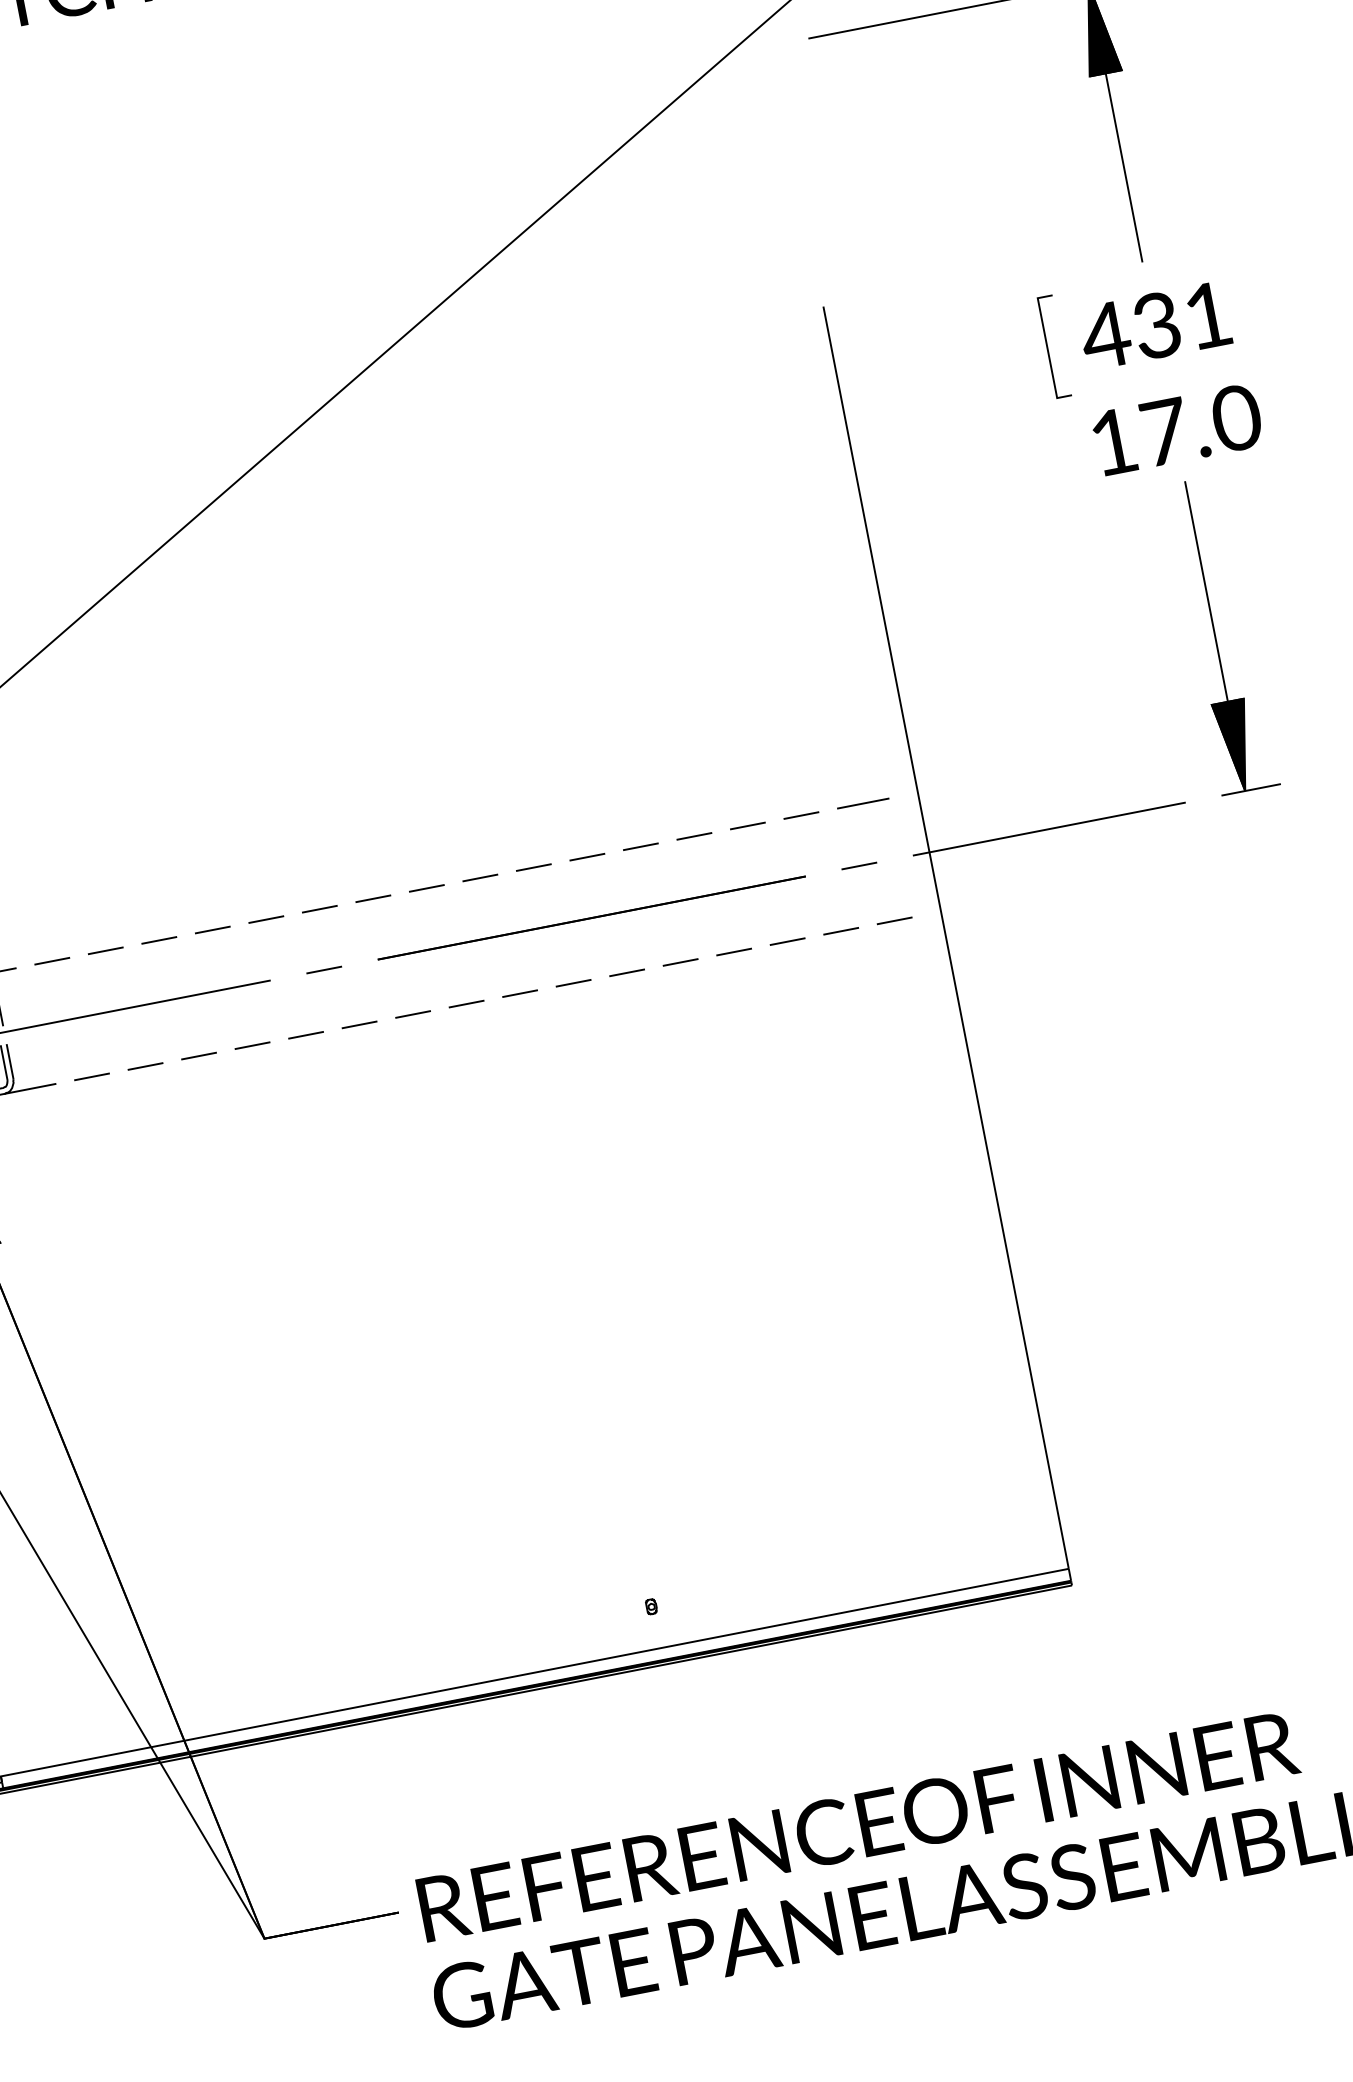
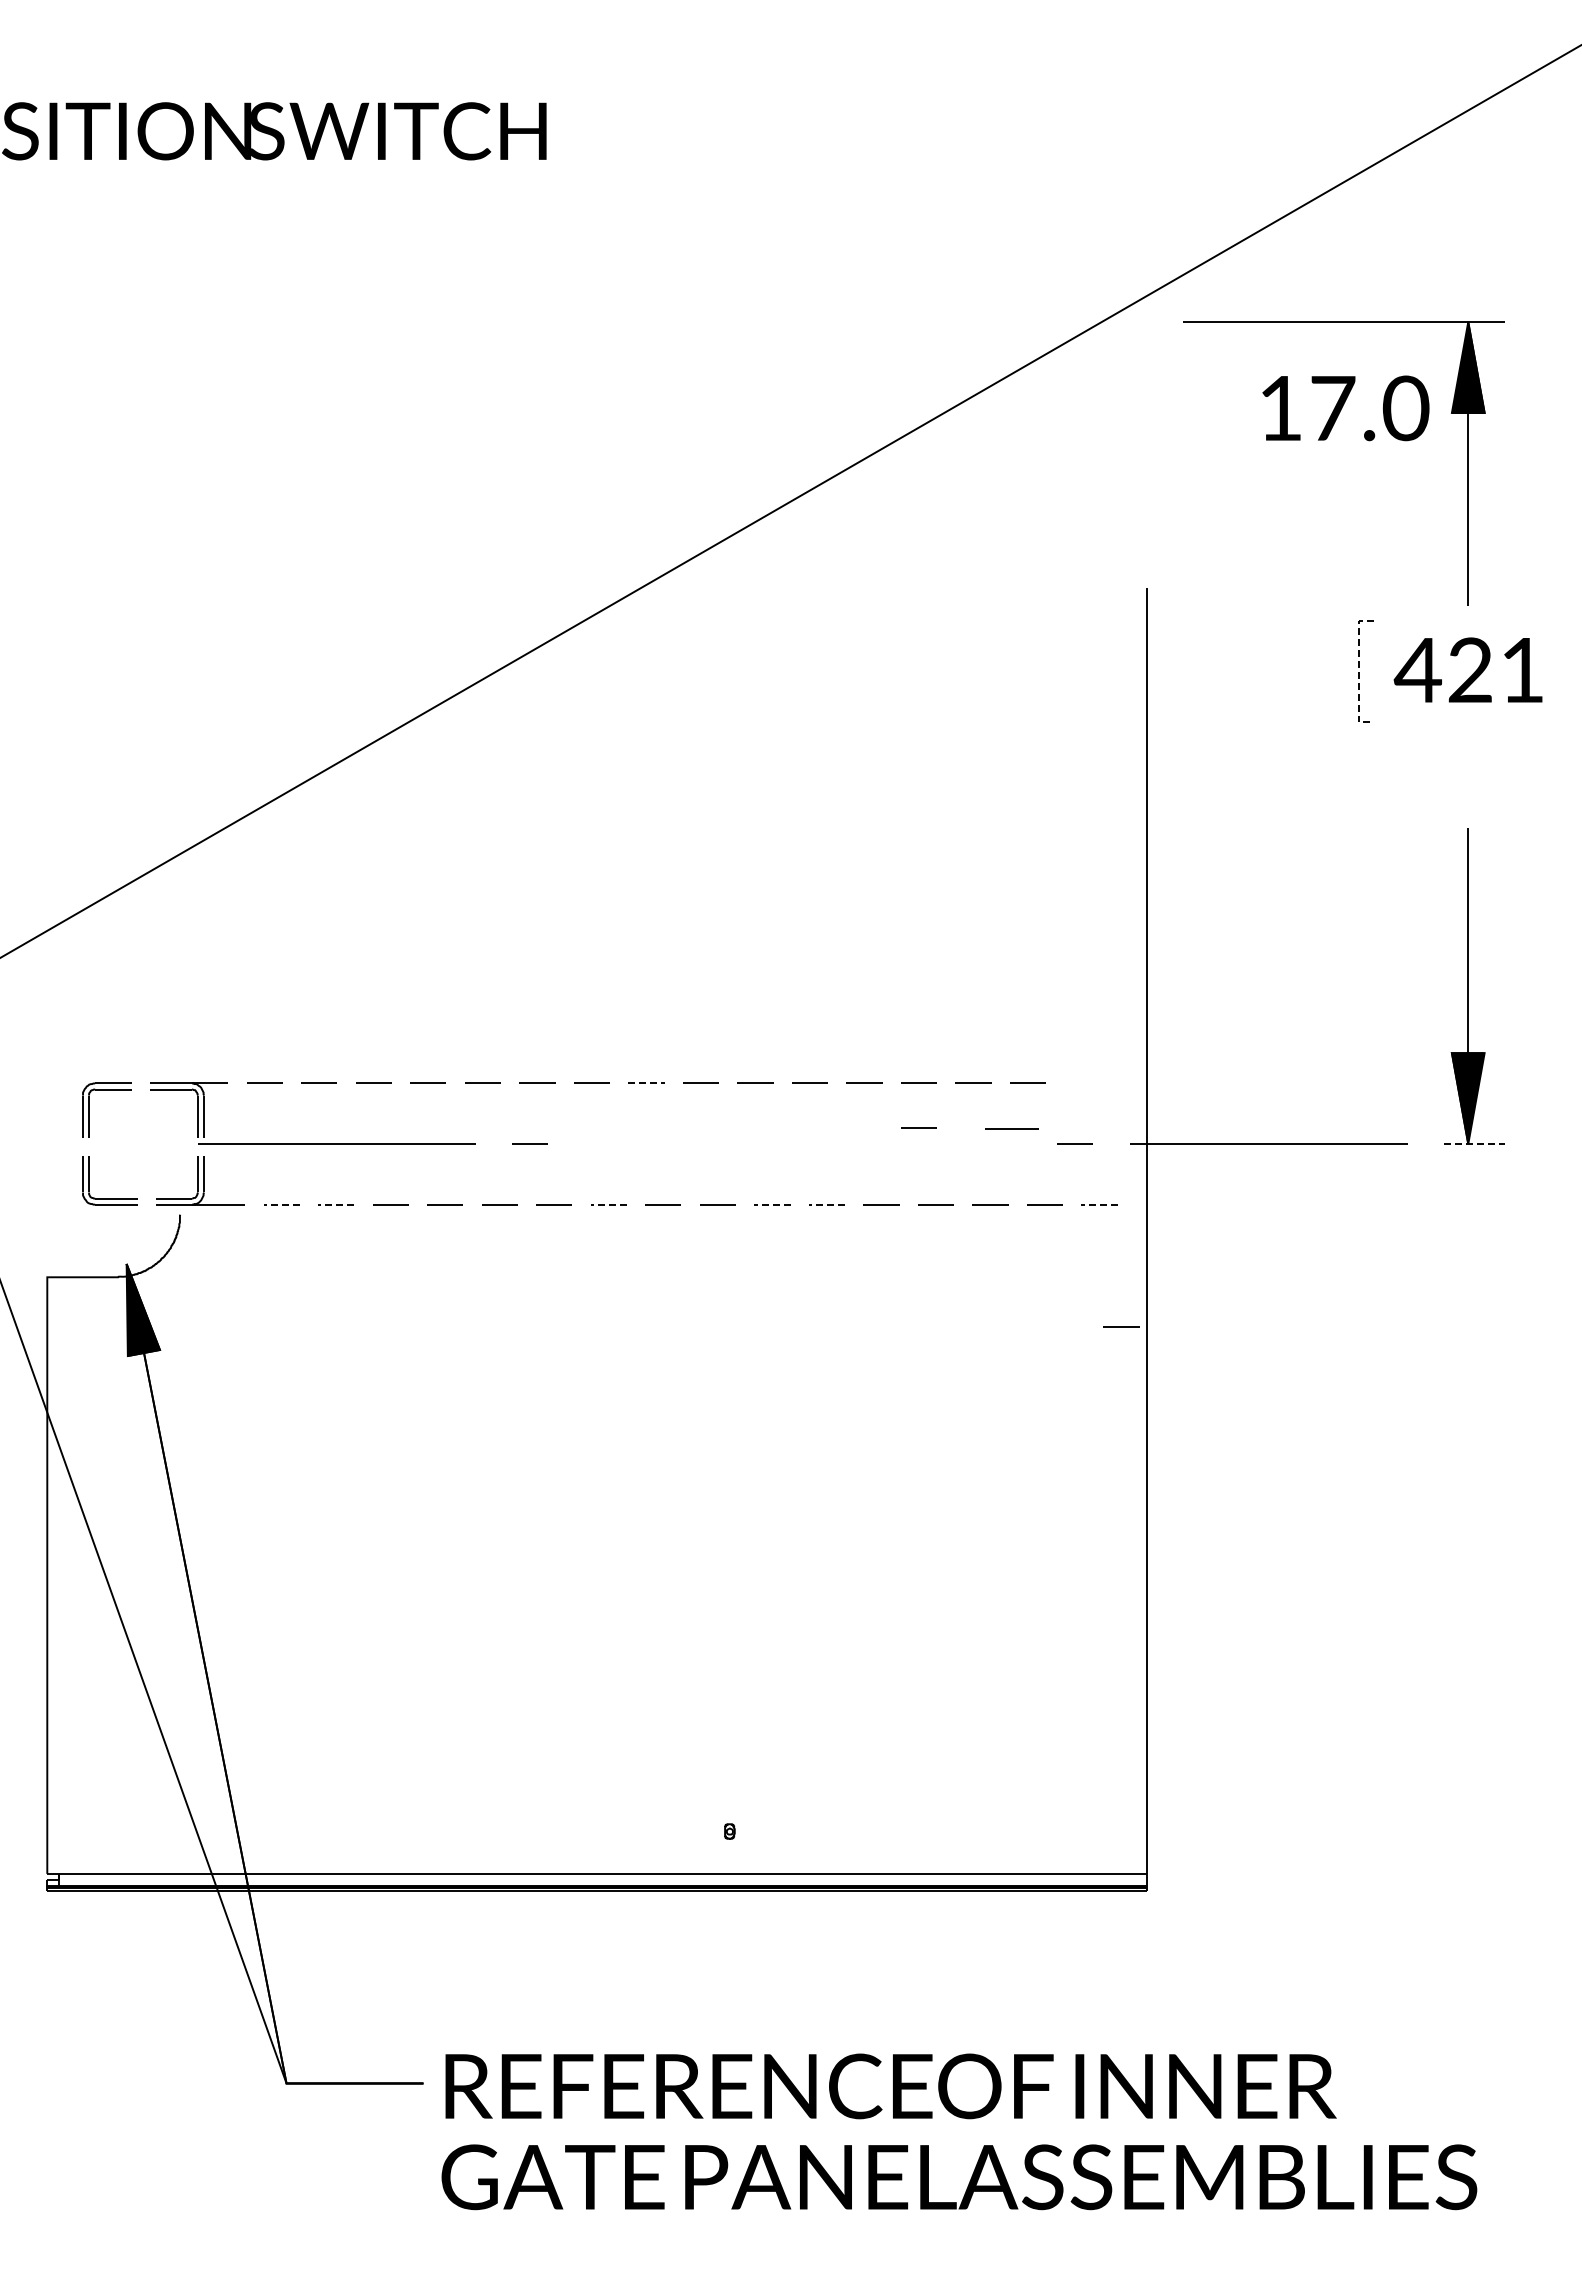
text: (1156, 325) -> (1469, 670), 431 -> 421
line: (1047, 348) -> (1358, 671), solid -> dashed
text: (1177, 429) -> (1345, 408), moved
line: (1251, 790) -> (1474, 1144), solid -> dashed
line: (862, 802) -> (1011, 1128), moved
line: (702, 879) -> (918, 1127), added
line: (427, 888) -> (646, 1083), solid -> dashed
line: (591, 917) -> (802, 1143), removed
line: (893, 920) -> (1098, 1204), solid -> dashed
line: (626, 972) -> (826, 1204), solid -> dashed
line: (572, 983) -> (771, 1204), solid -> dashed
line: (412, 1014) -> (608, 1204), solid -> dashed
line: (939, 1036) -> (1121, 1326), added
line: (144, 1066) -> (335, 1204), solid -> dashed
line: (91, 1076) -> (281, 1204), solid -> dashed

